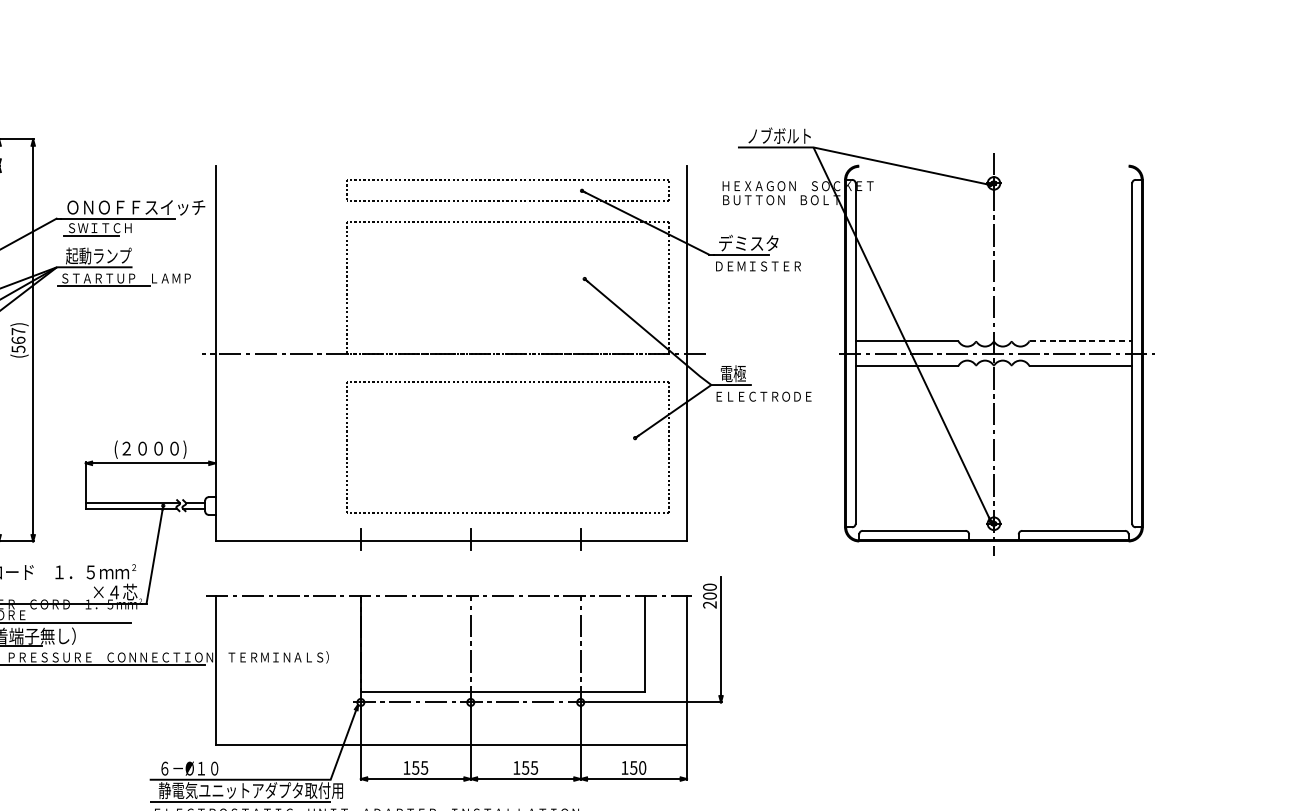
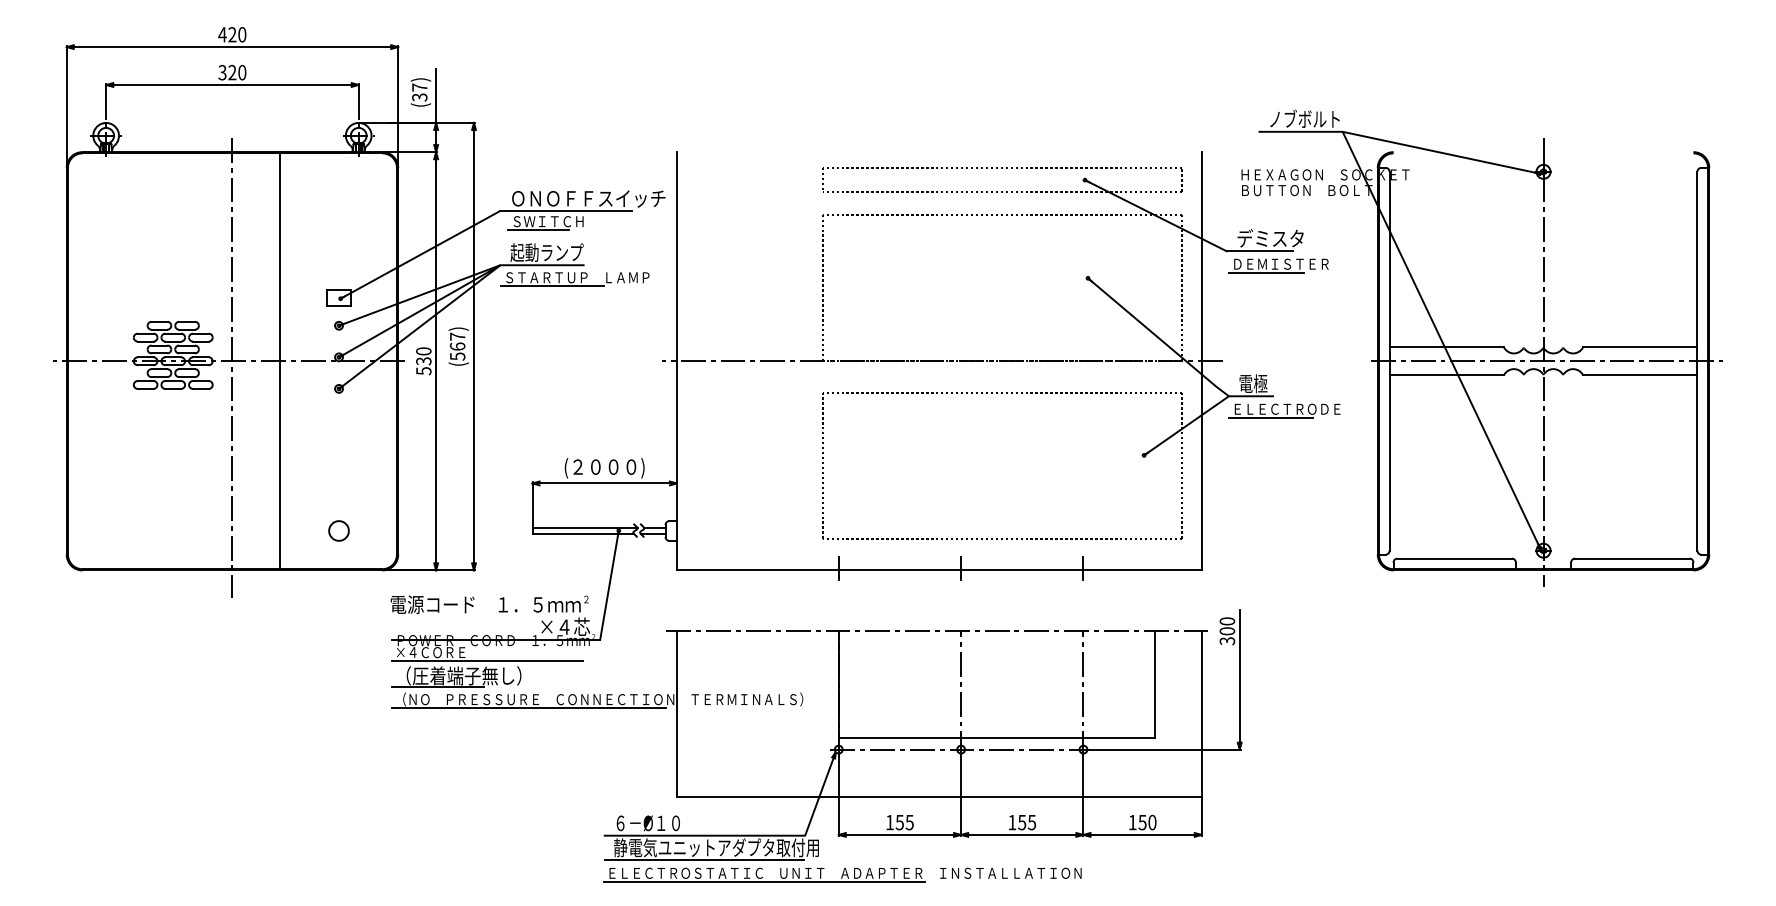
line: (745, 273) -> (1266, 272), added
line: (1081, 341) -> (1640, 347), dashed -> solid
line: (748, 404) -> (1270, 417), added
text: (710, 605) -> (1227, 641), 200 -> 300

